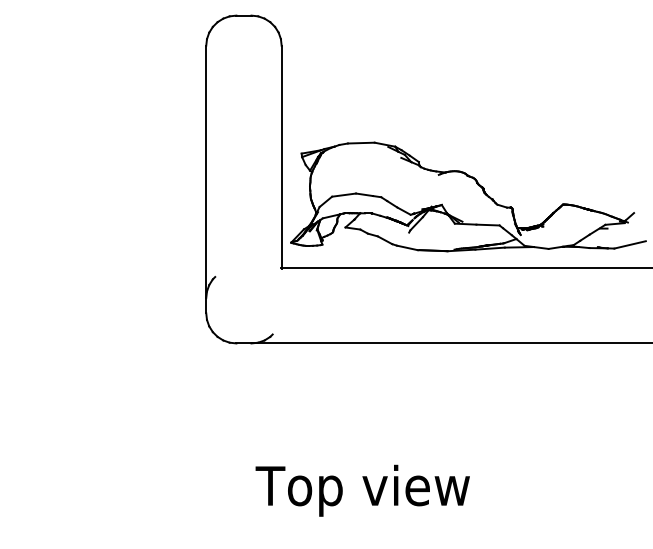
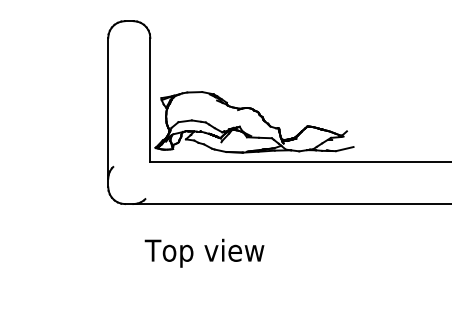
text: (362, 489) -> (204, 252), moved

